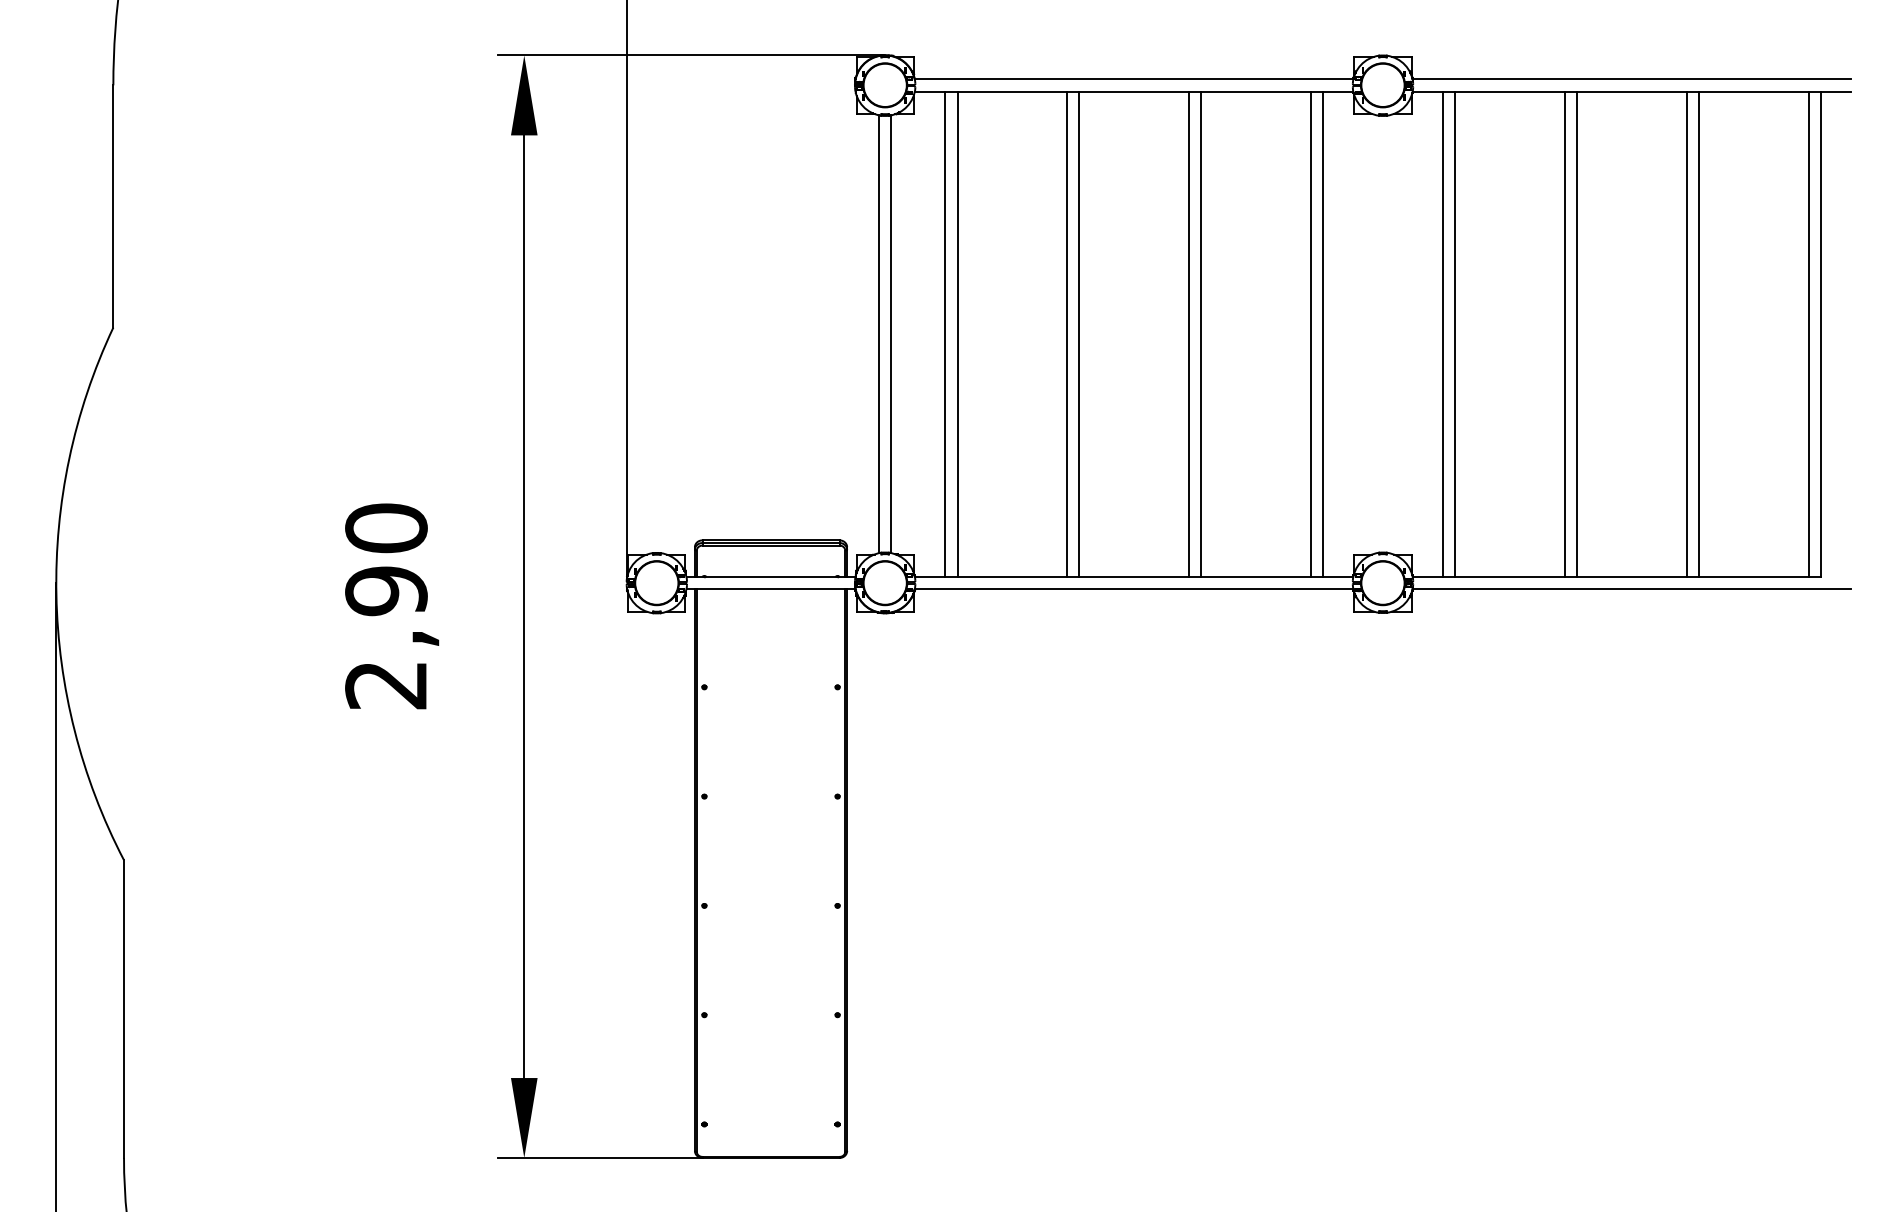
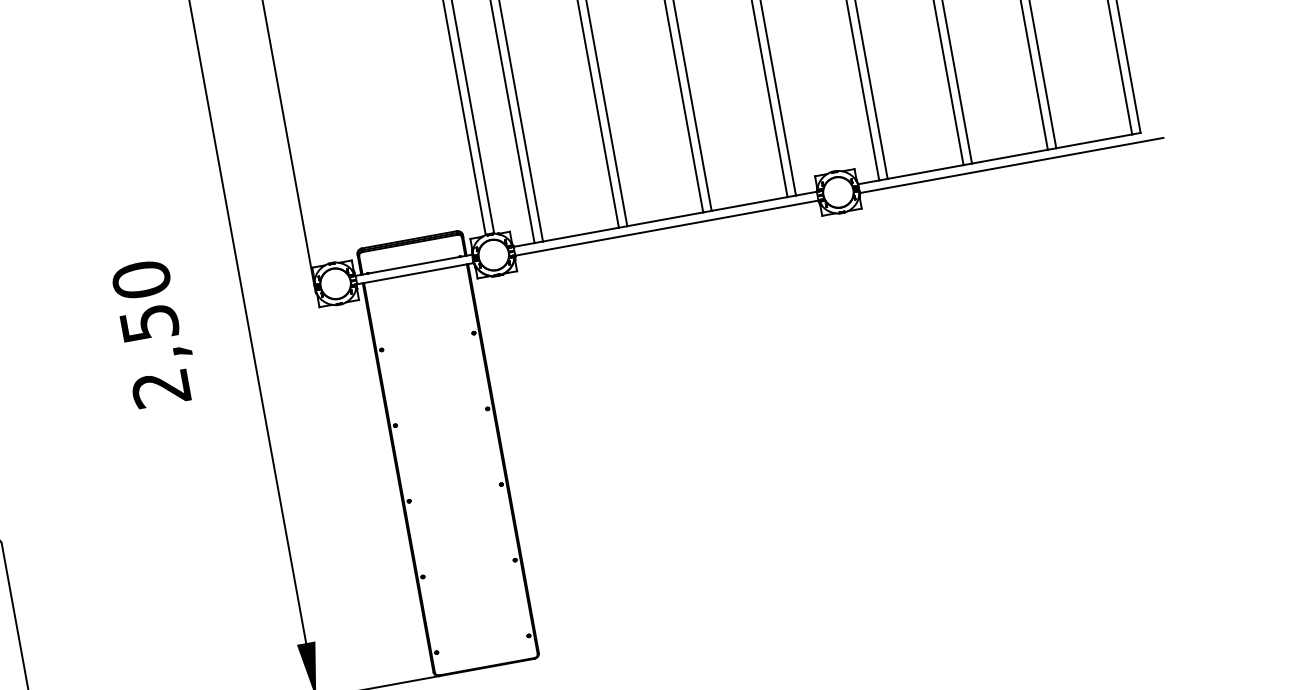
text: (386, 591) -> (149, 323), 2,90 -> 2,50

